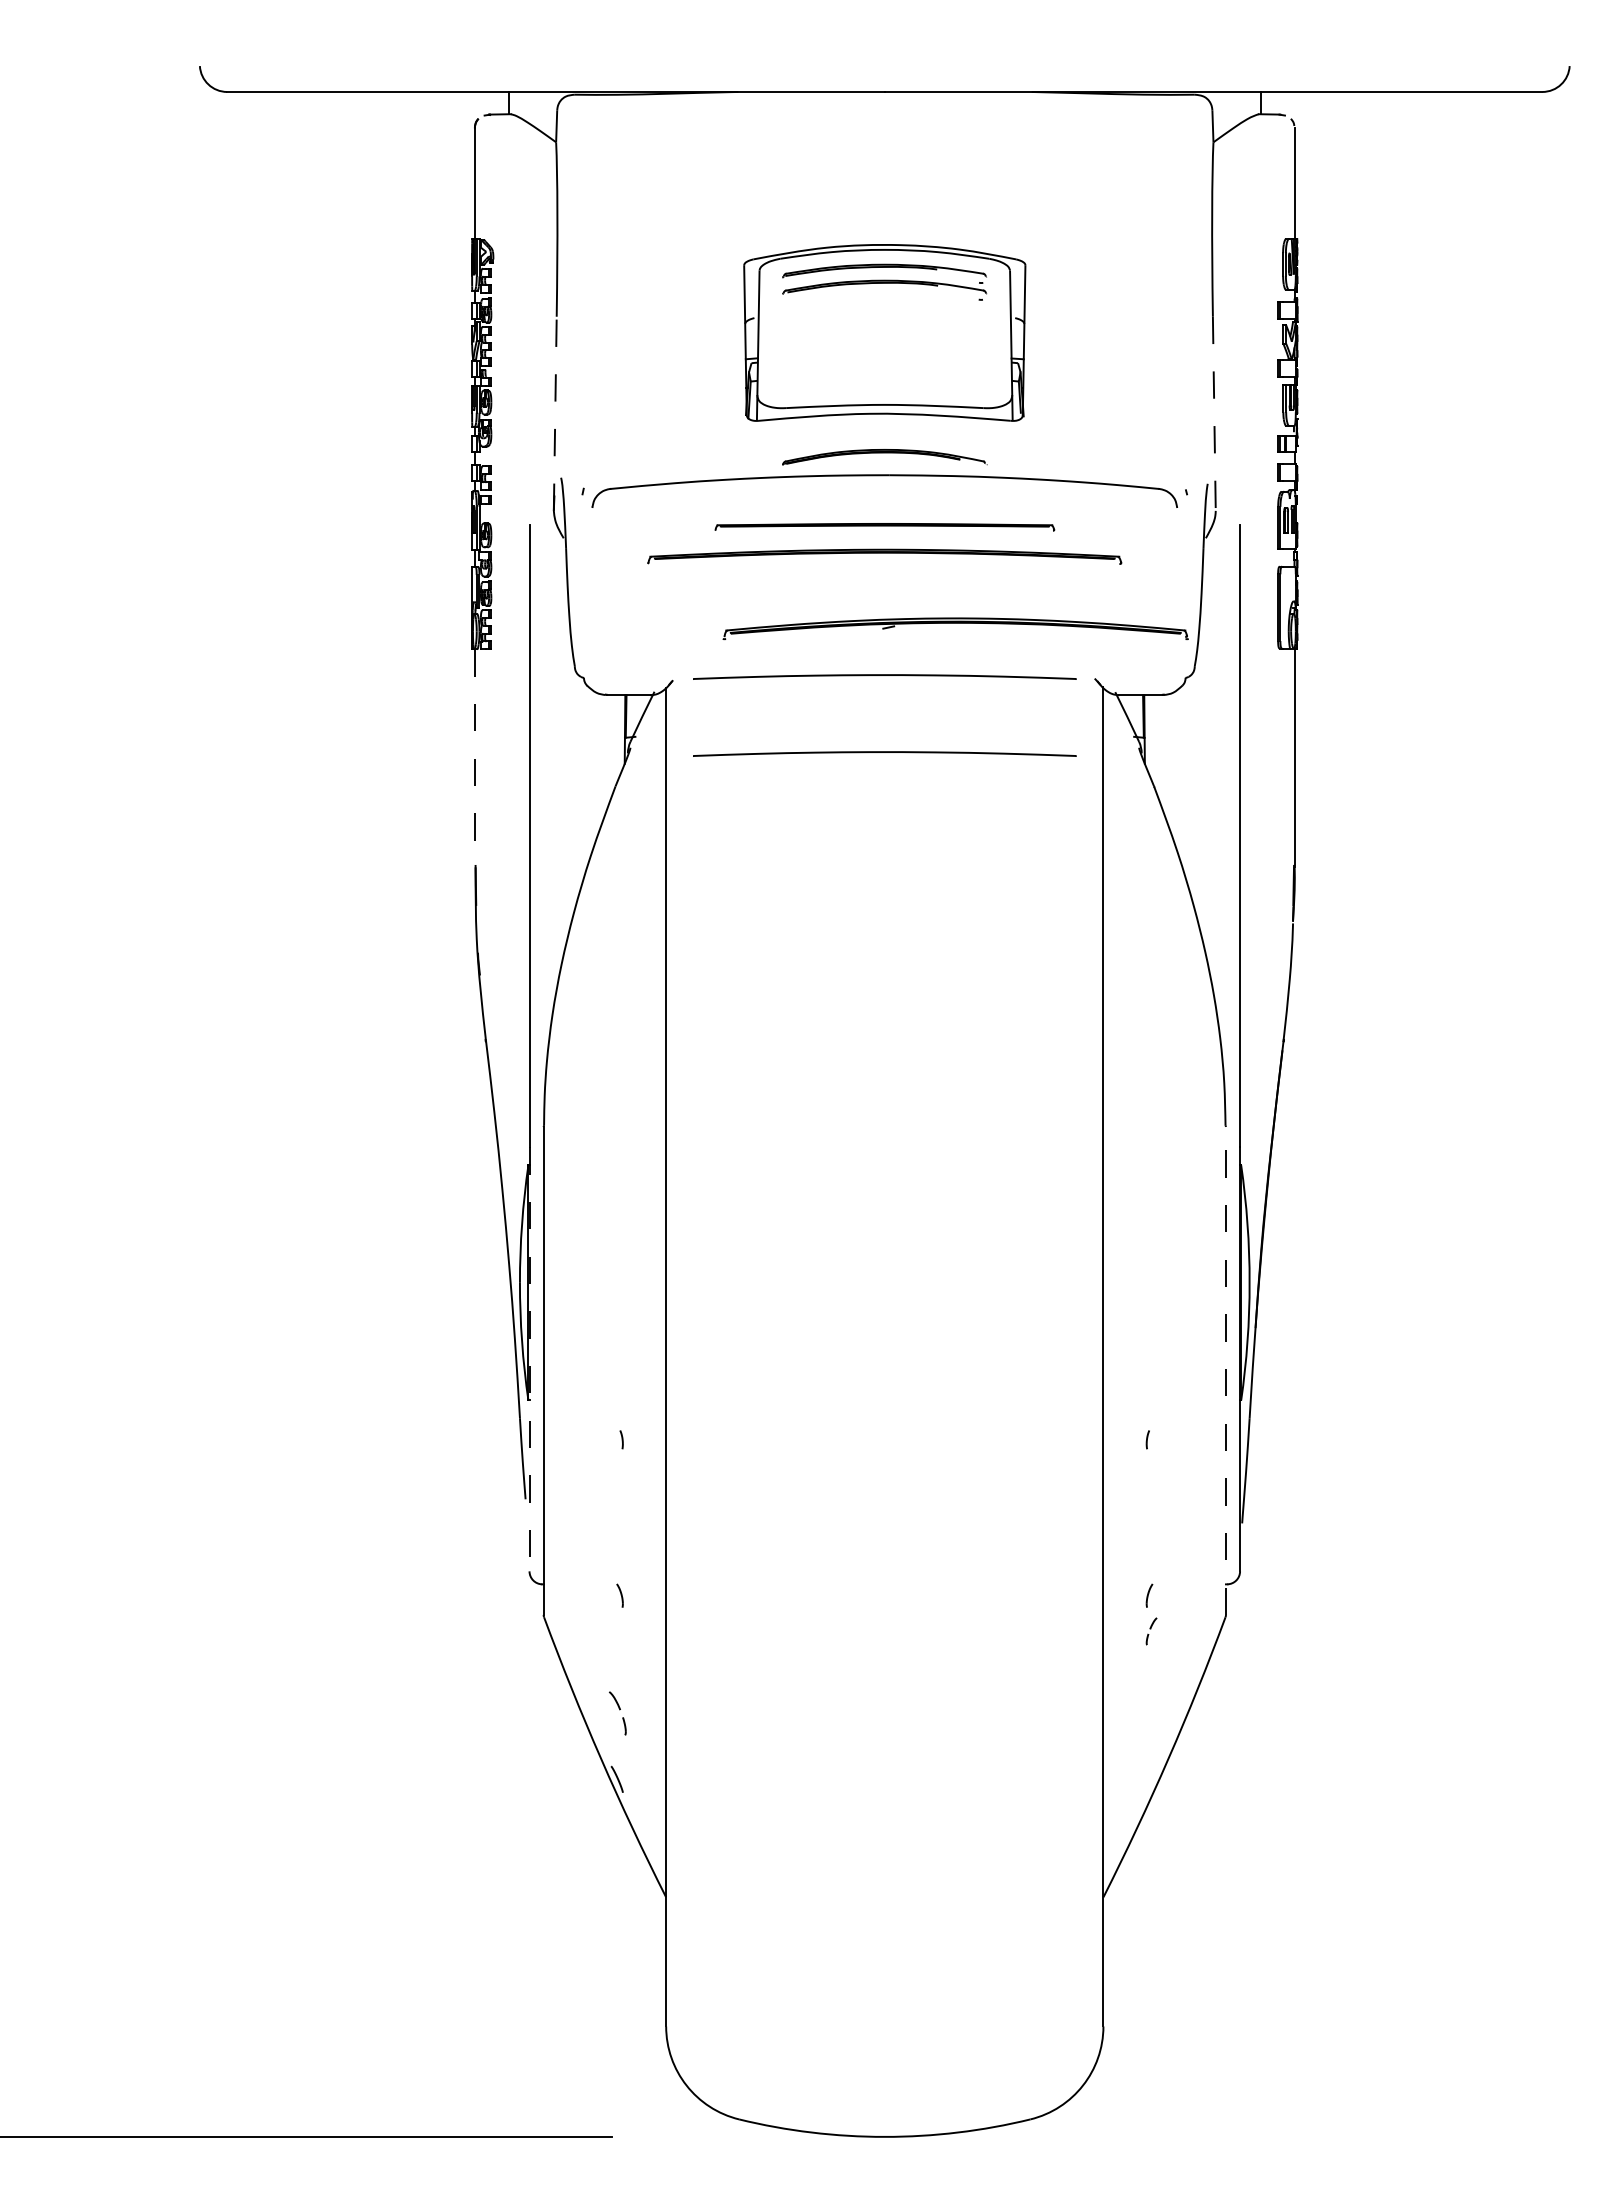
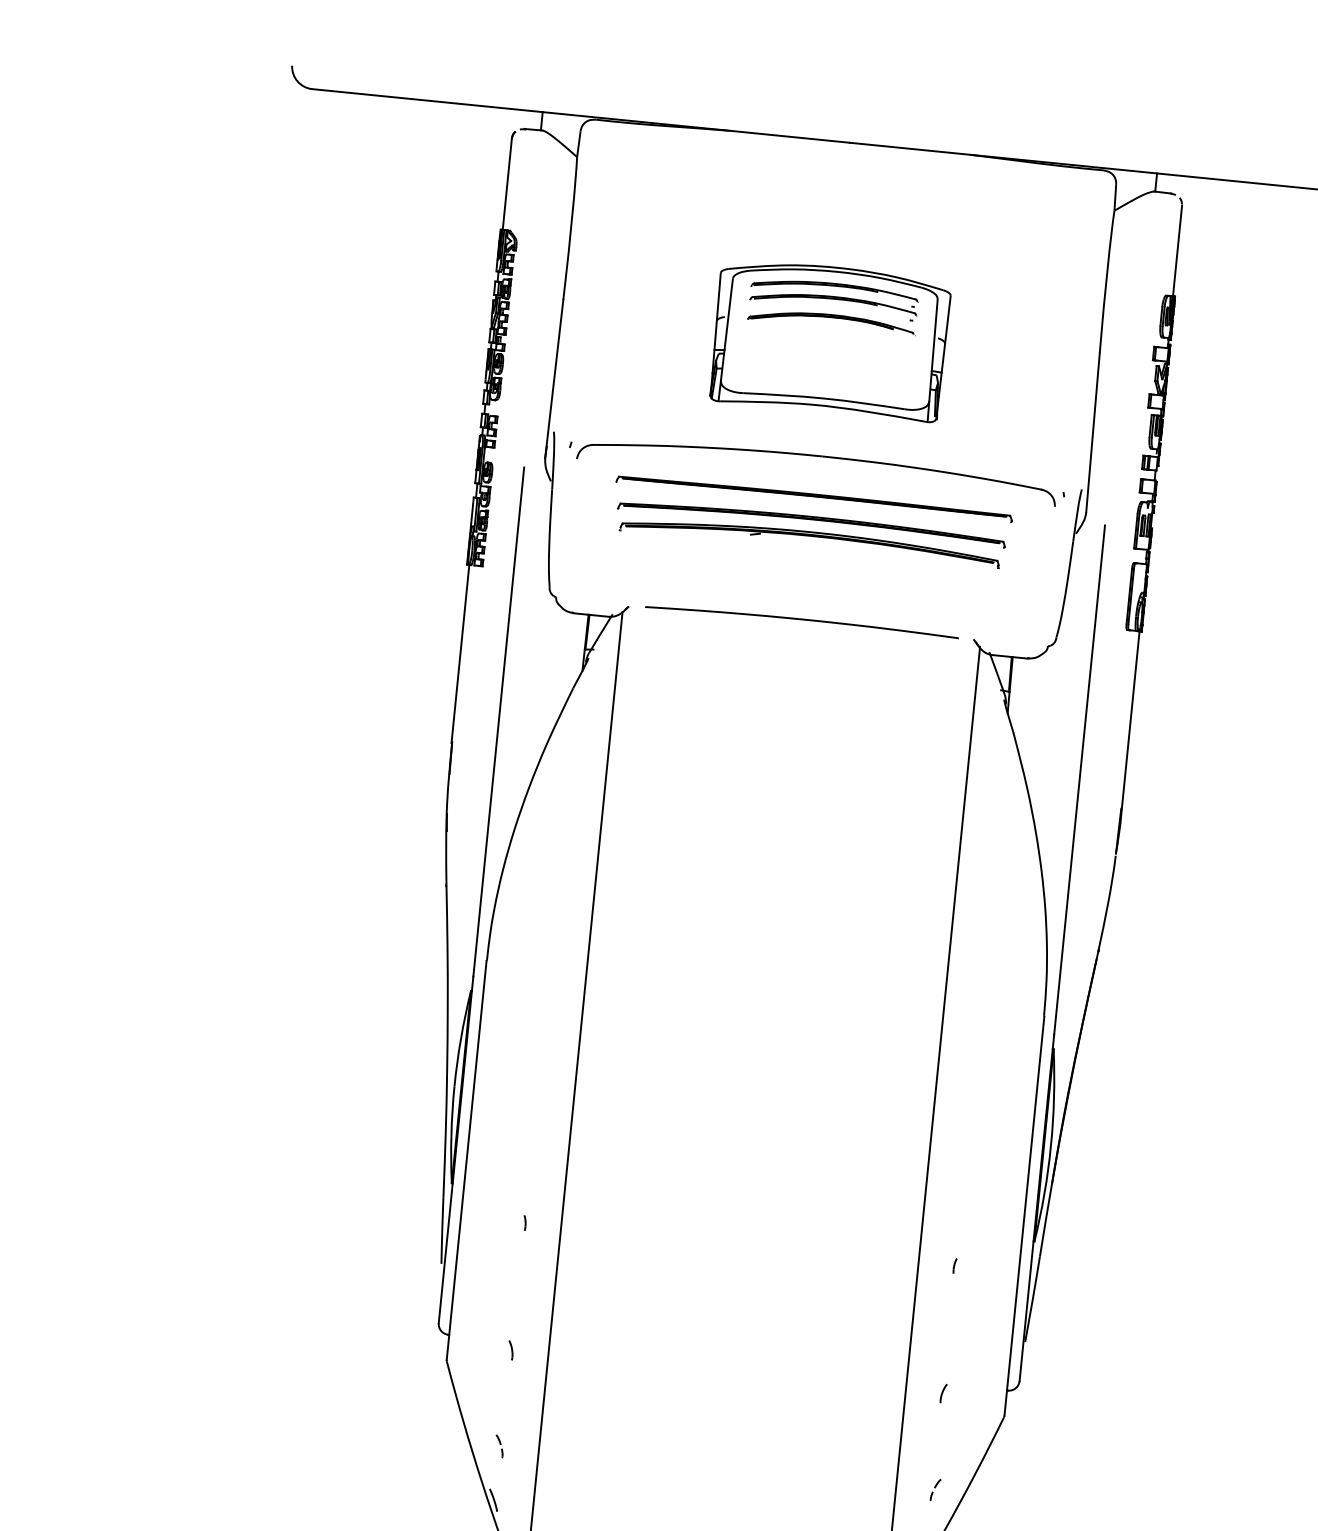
line: (555, 413) -> (554, 378), dashed -> solid
line: (1214, 414) -> (1093, 433), dashed -> solid
part: (884, 457) -> (831, 321), moved
part: (884, 527) -> (814, 498), size x1.43
part: (955, 628) -> (809, 540), moved
part: (884, 753) -> (795, 683), removed
line: (474, 758) -> (460, 654), dashed -> solid
line: (529, 1359) -> (456, 1149), dashed -> solid
line: (1225, 1370) -> (1024, 1215), dashed -> solid
part: (1151, 1631) -> (935, 1490), moved
part: (617, 1713) -> (499, 1446), size x0.62

